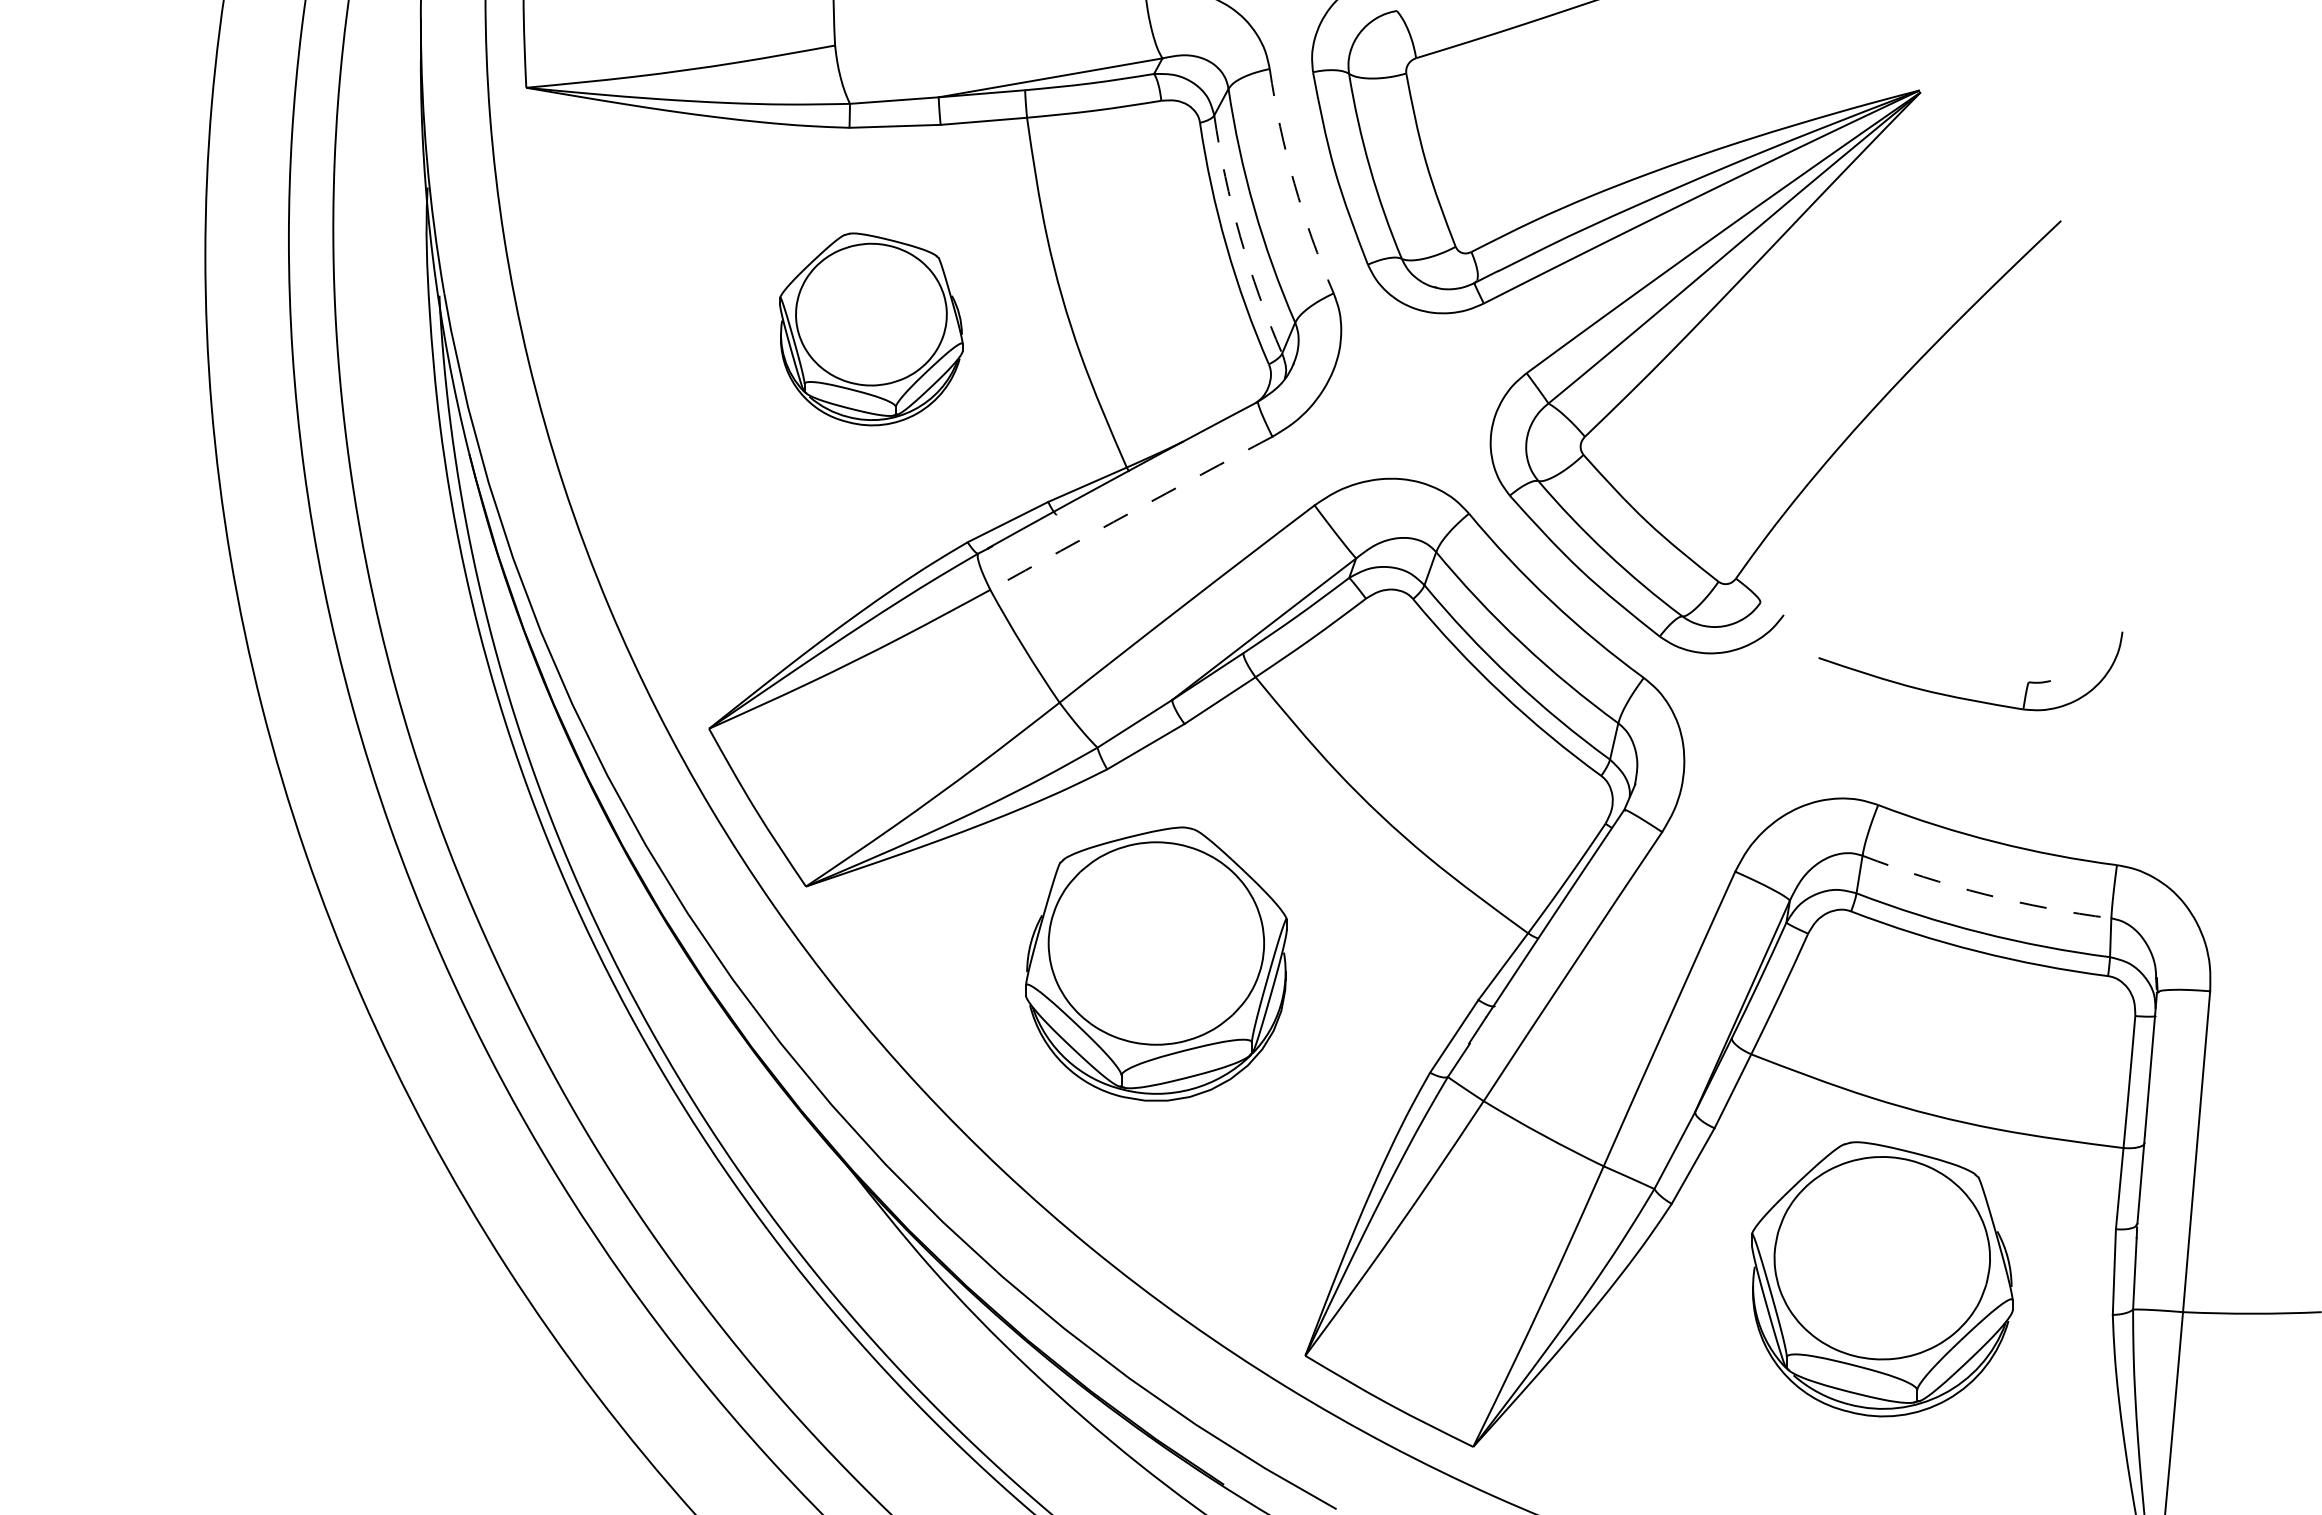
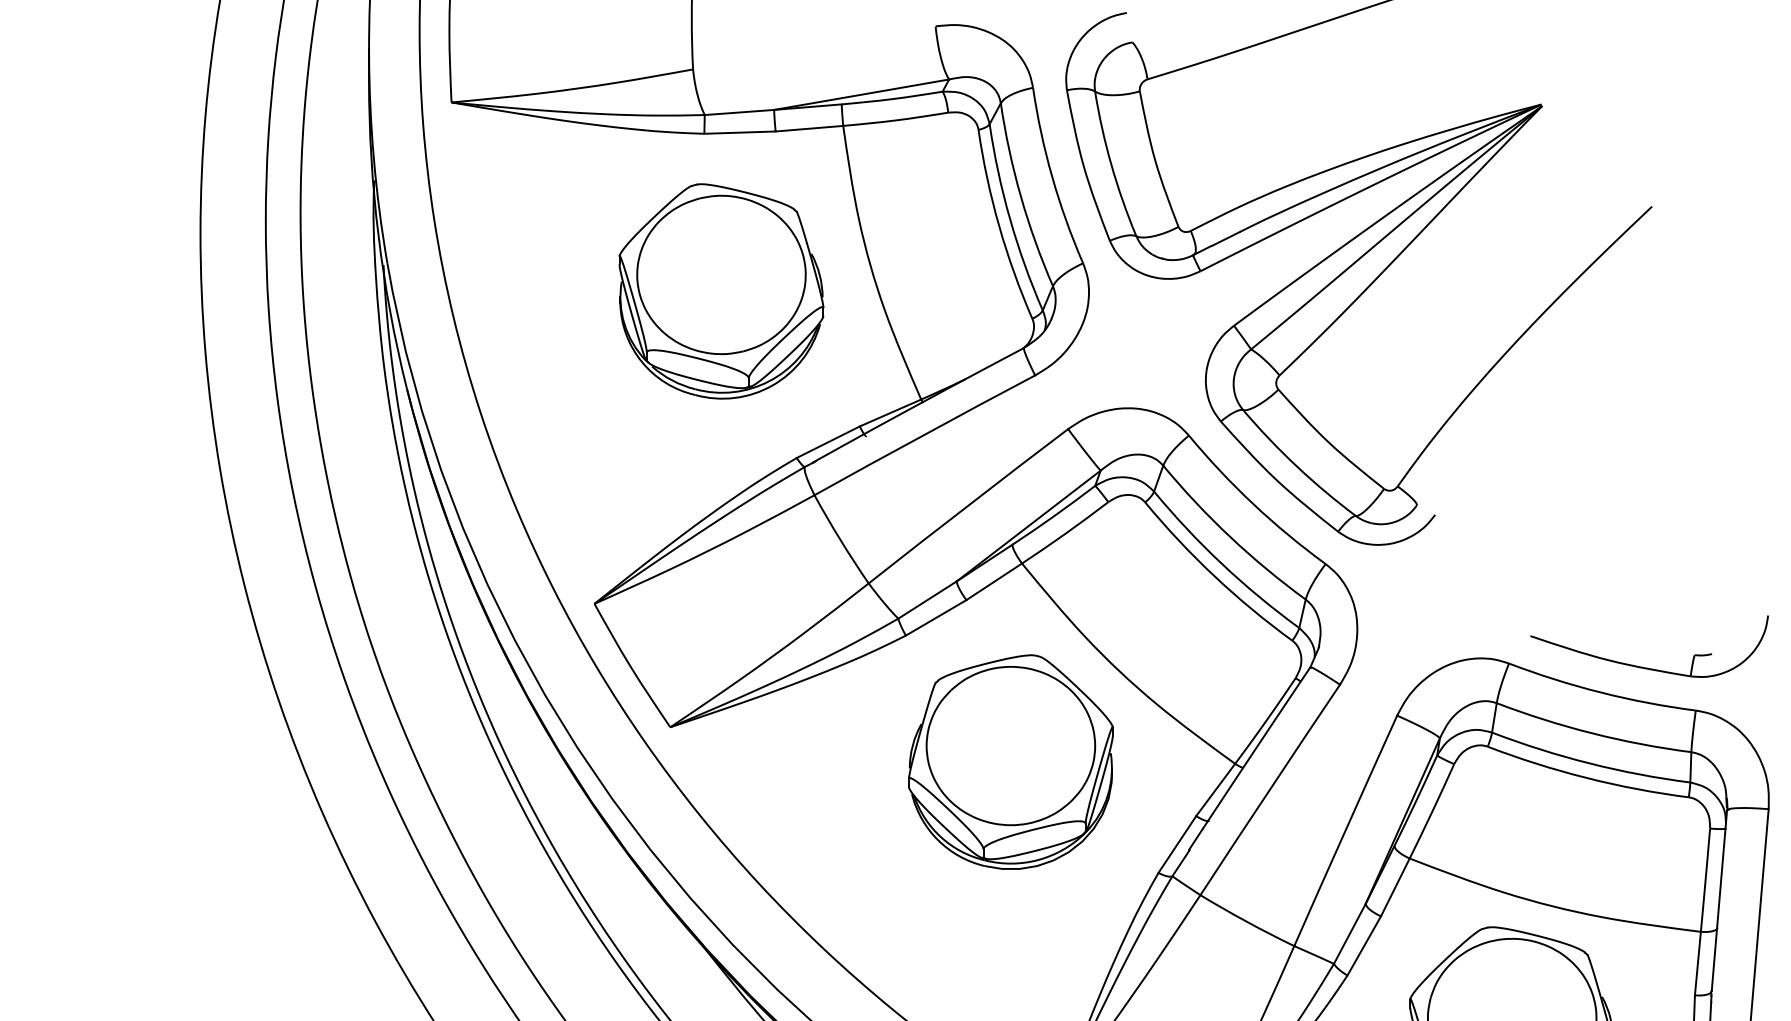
arc: (1294, 183) -> (1052, 177), dashed -> solid
arc: (1240, 236) -> (1010, 218), dashed -> solid
part: (871, 329) -> (721, 291), size x1.43
arc: (1130, 512) -> (924, 434), dashed -> solid
part: (1963, 697) -> (1643, 667), moved
arc: (1985, 894) -> (1592, 733), dashed -> solid
part: (1156, 963) -> (1010, 761), moved

